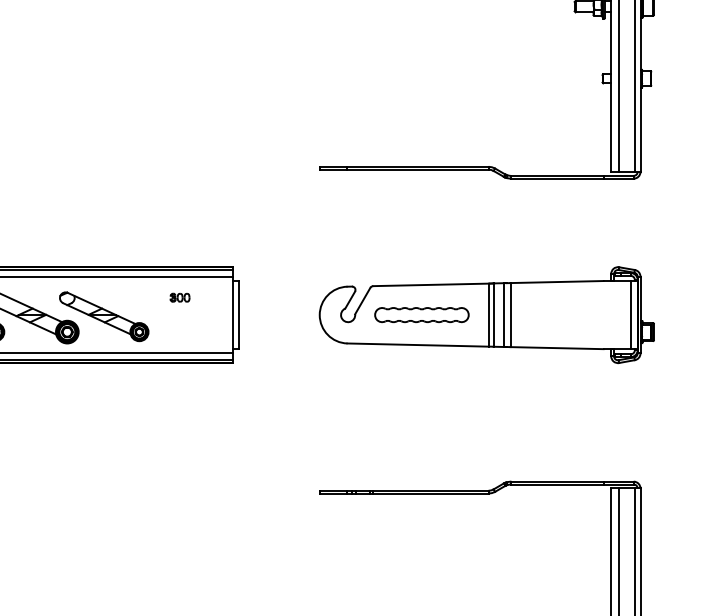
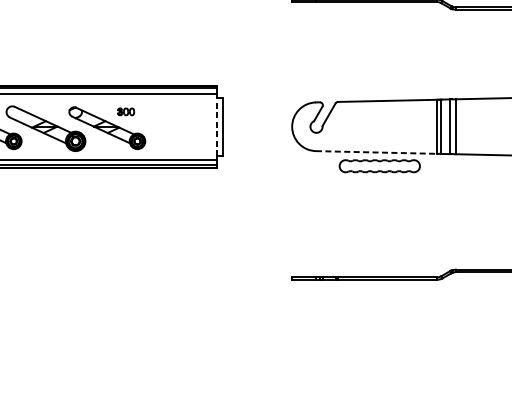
part: (179, 297) -> (125, 111), moved
line: (232, 314) -> (217, 126), solid -> dashed
part: (421, 315) -> (379, 166), moved
line: (418, 345) -> (376, 152), solid -> dashed

